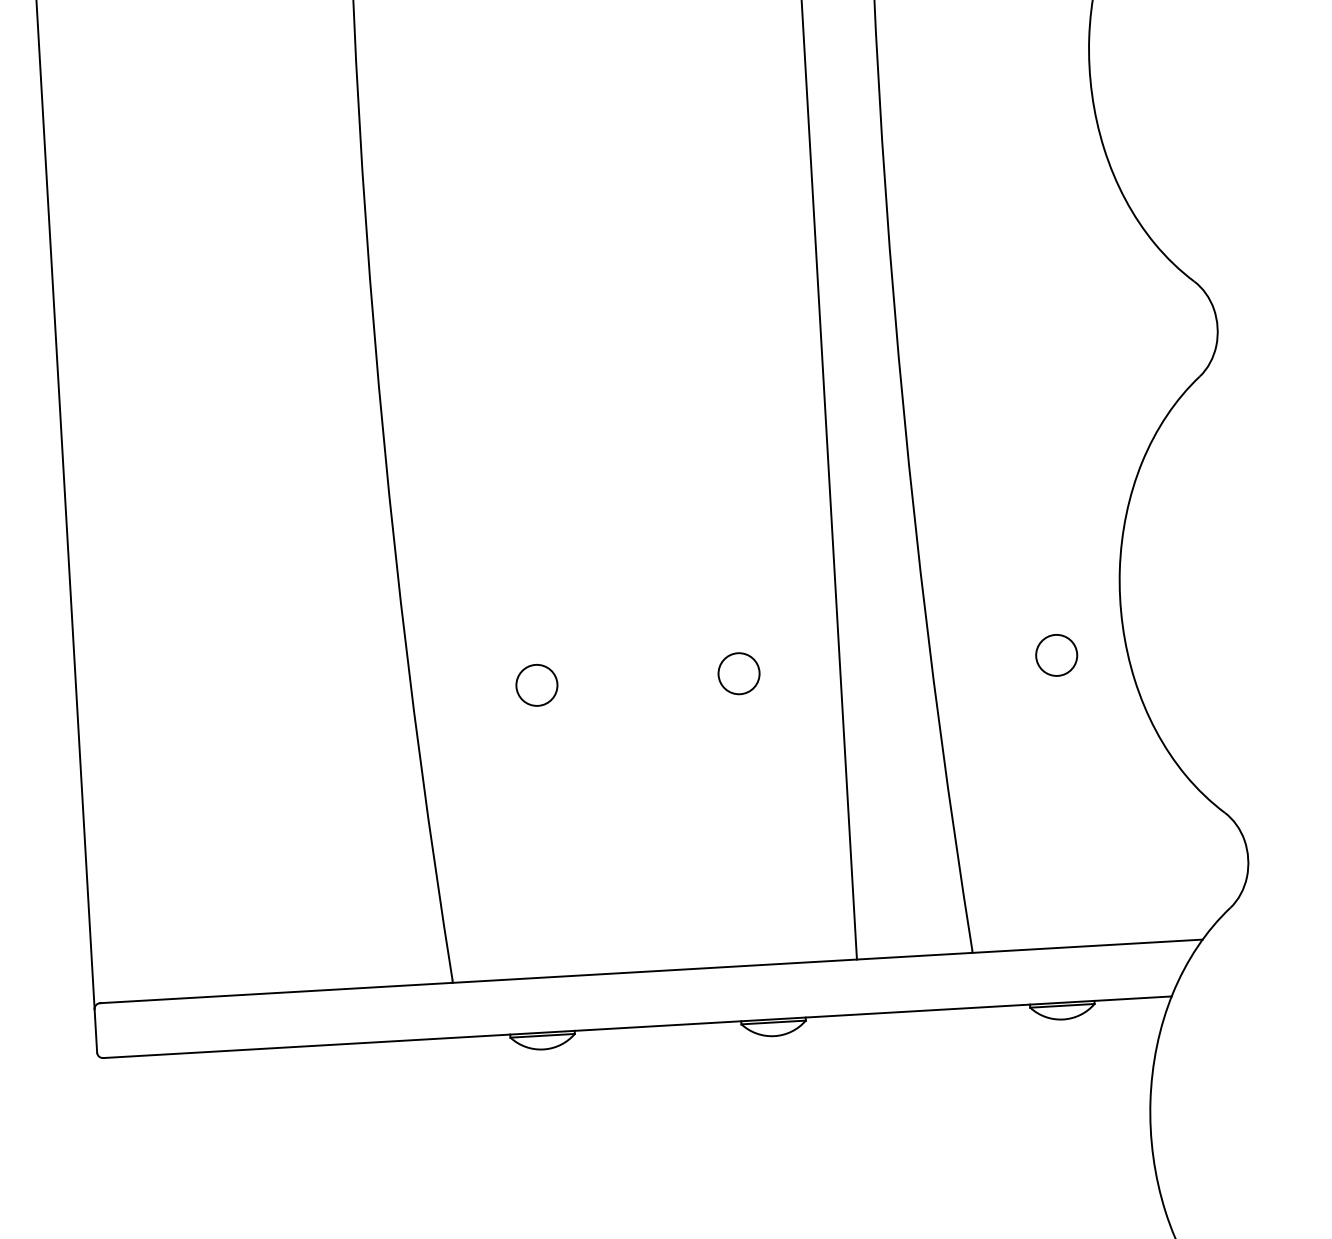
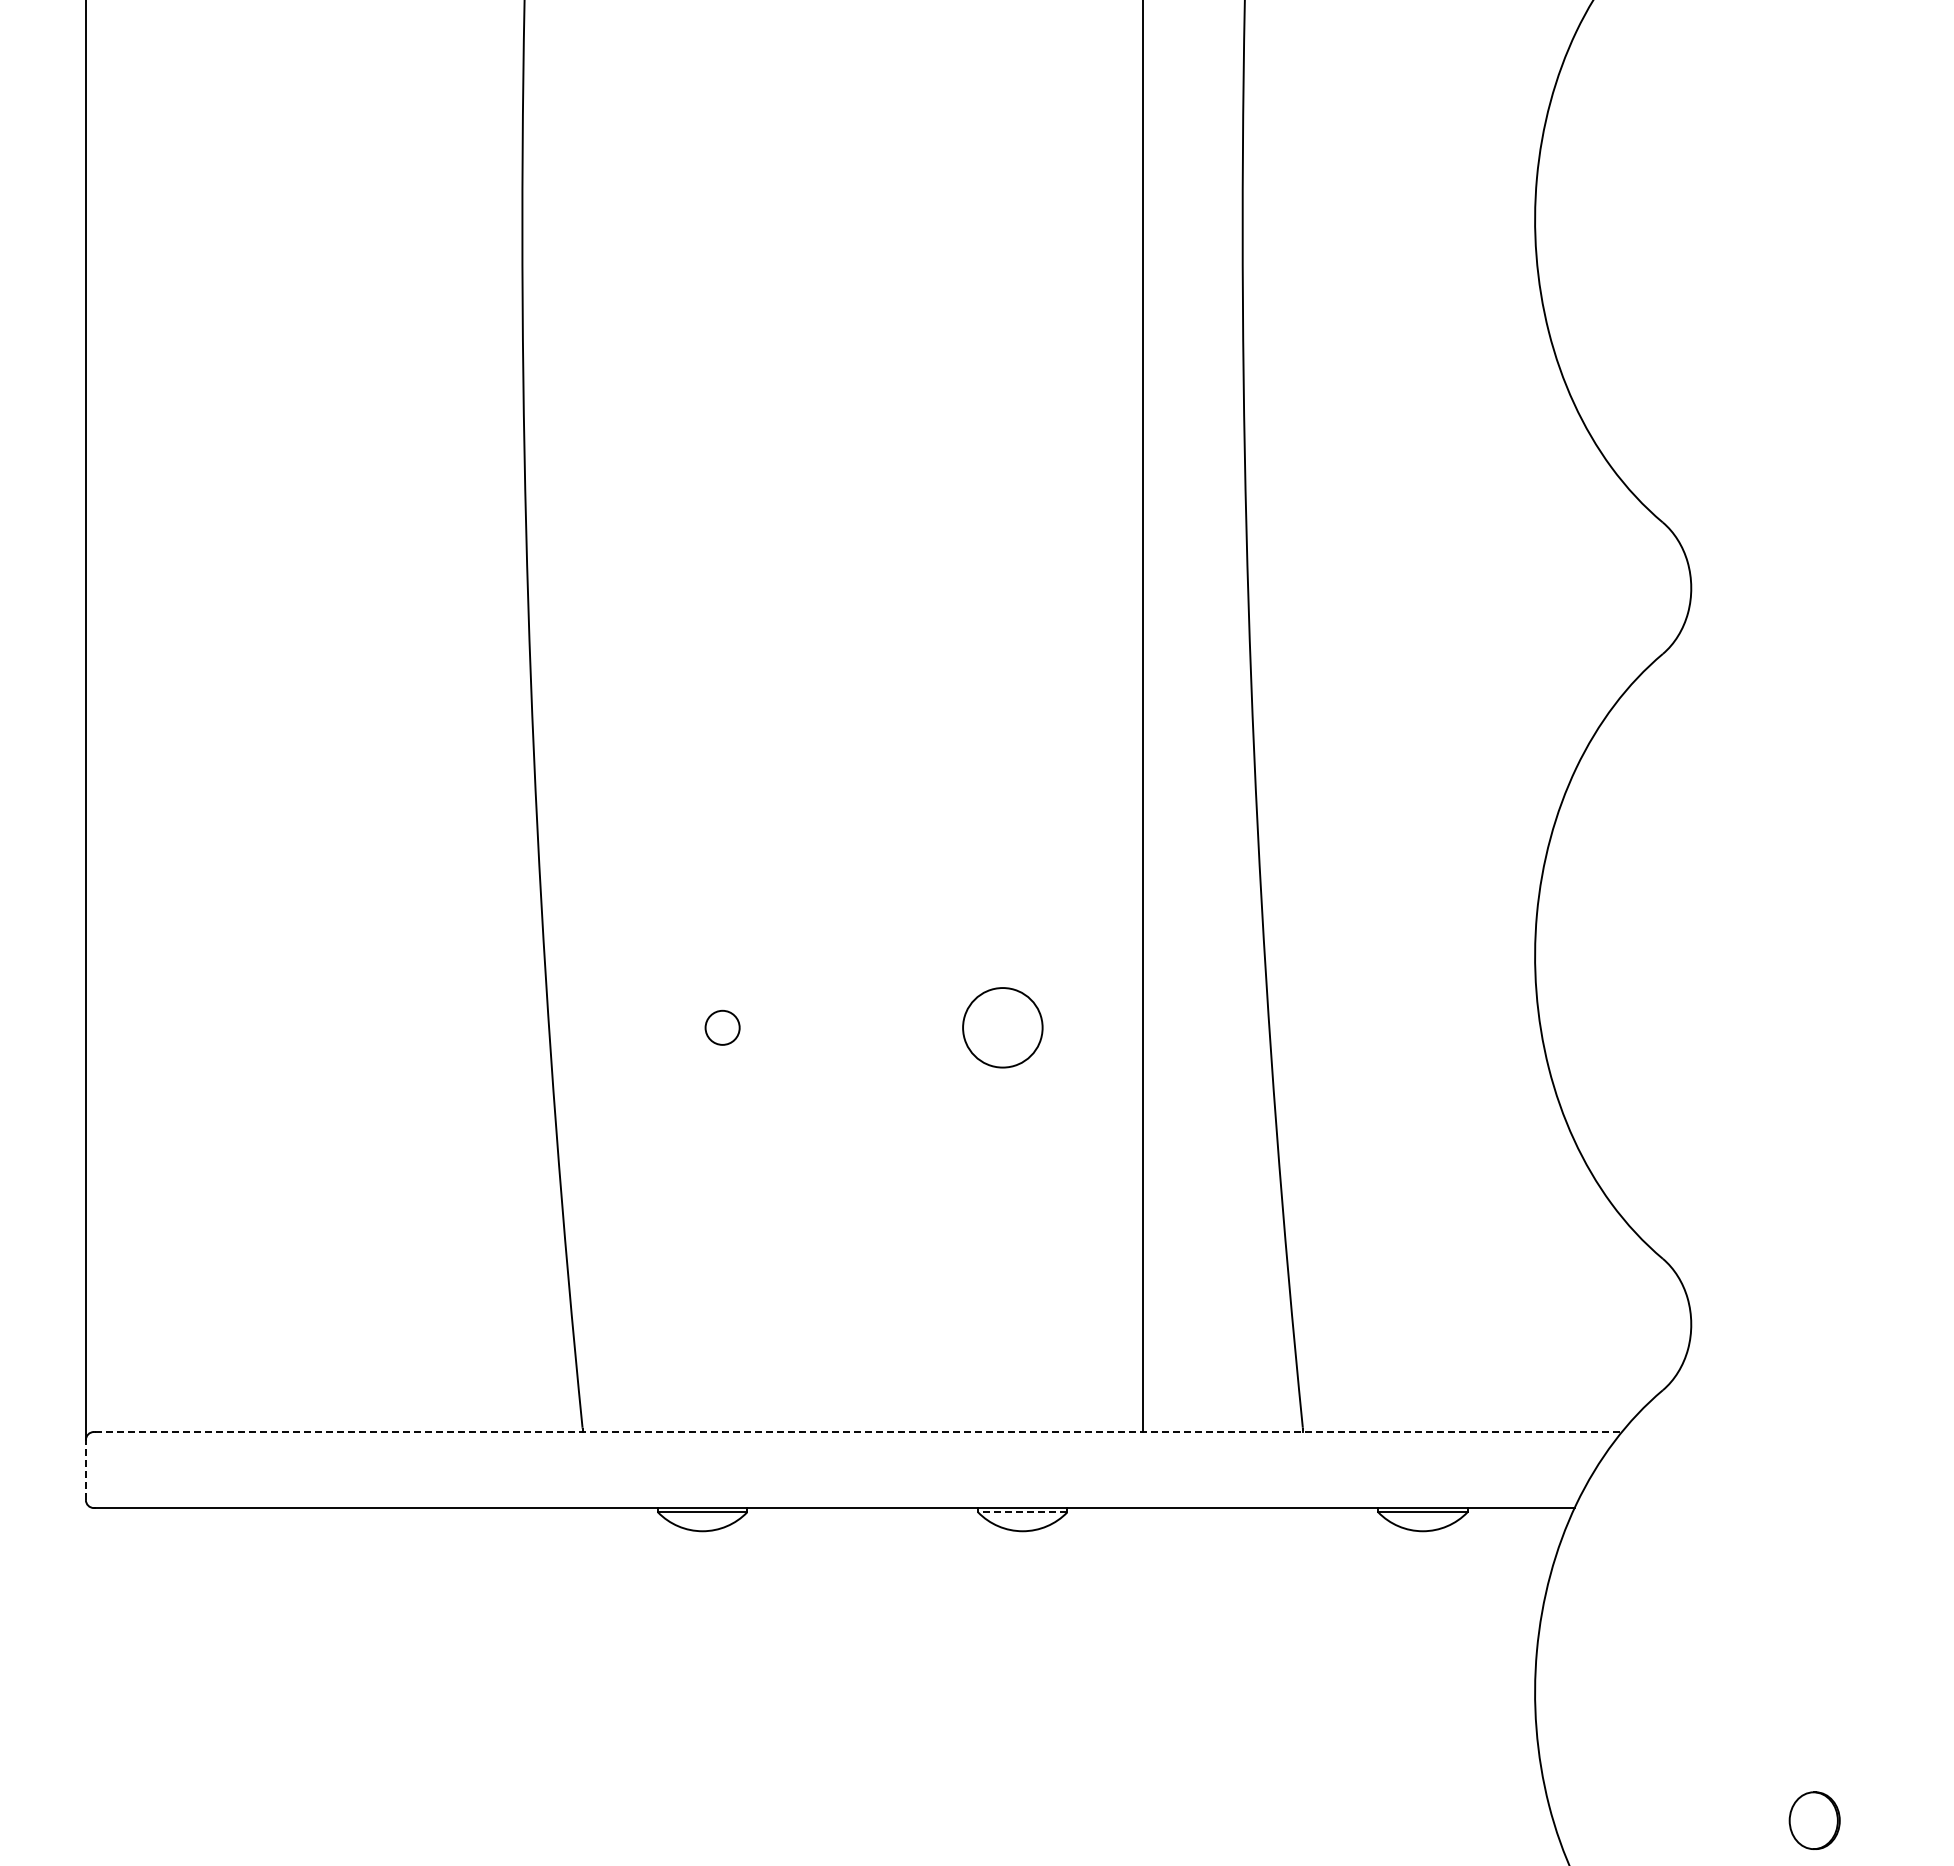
circle: (1056, 655) -> (1442, 1027), removed
circle: (738, 673) -> (1002, 1027), size x1.4
circle: (536, 685) -> (722, 1027), size x0.6
line: (652, 971) -> (859, 1432), solid -> dashed
line: (773, 1022) -> (1022, 1512), solid -> dashed
line: (95, 1030) -> (85, 1469), solid -> dashed

